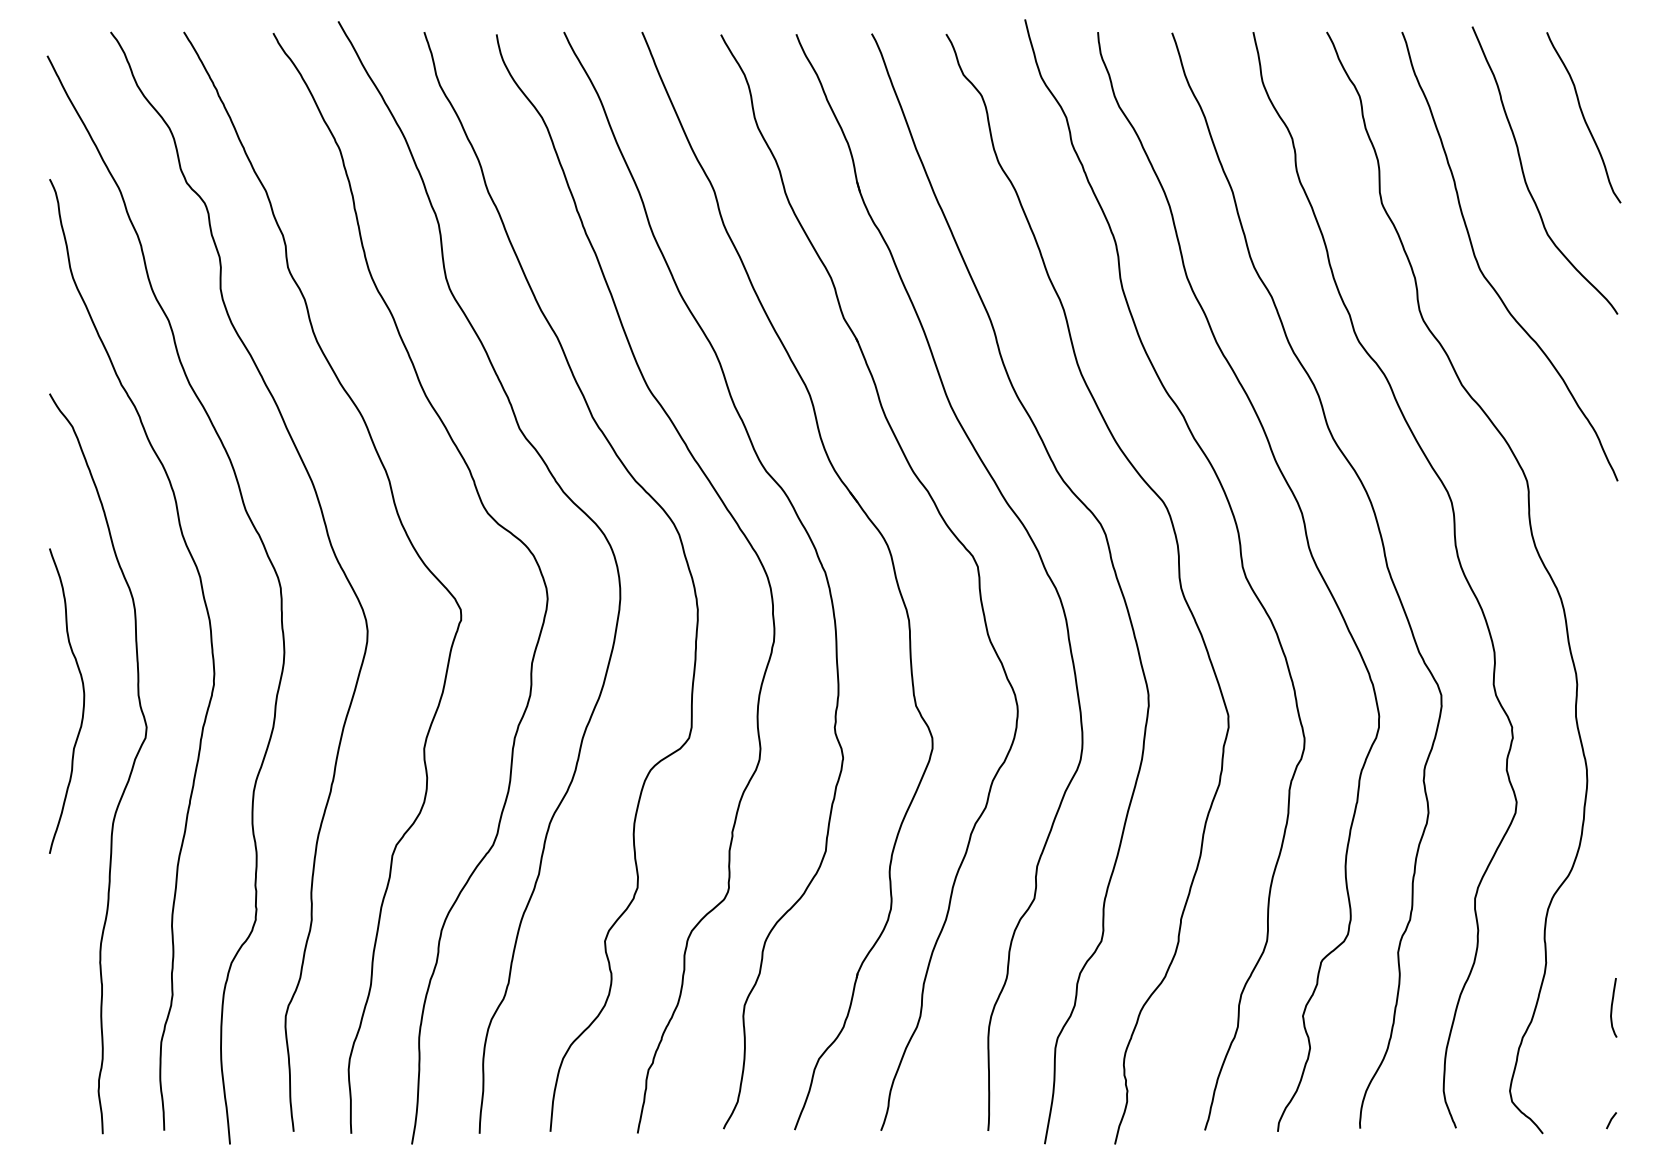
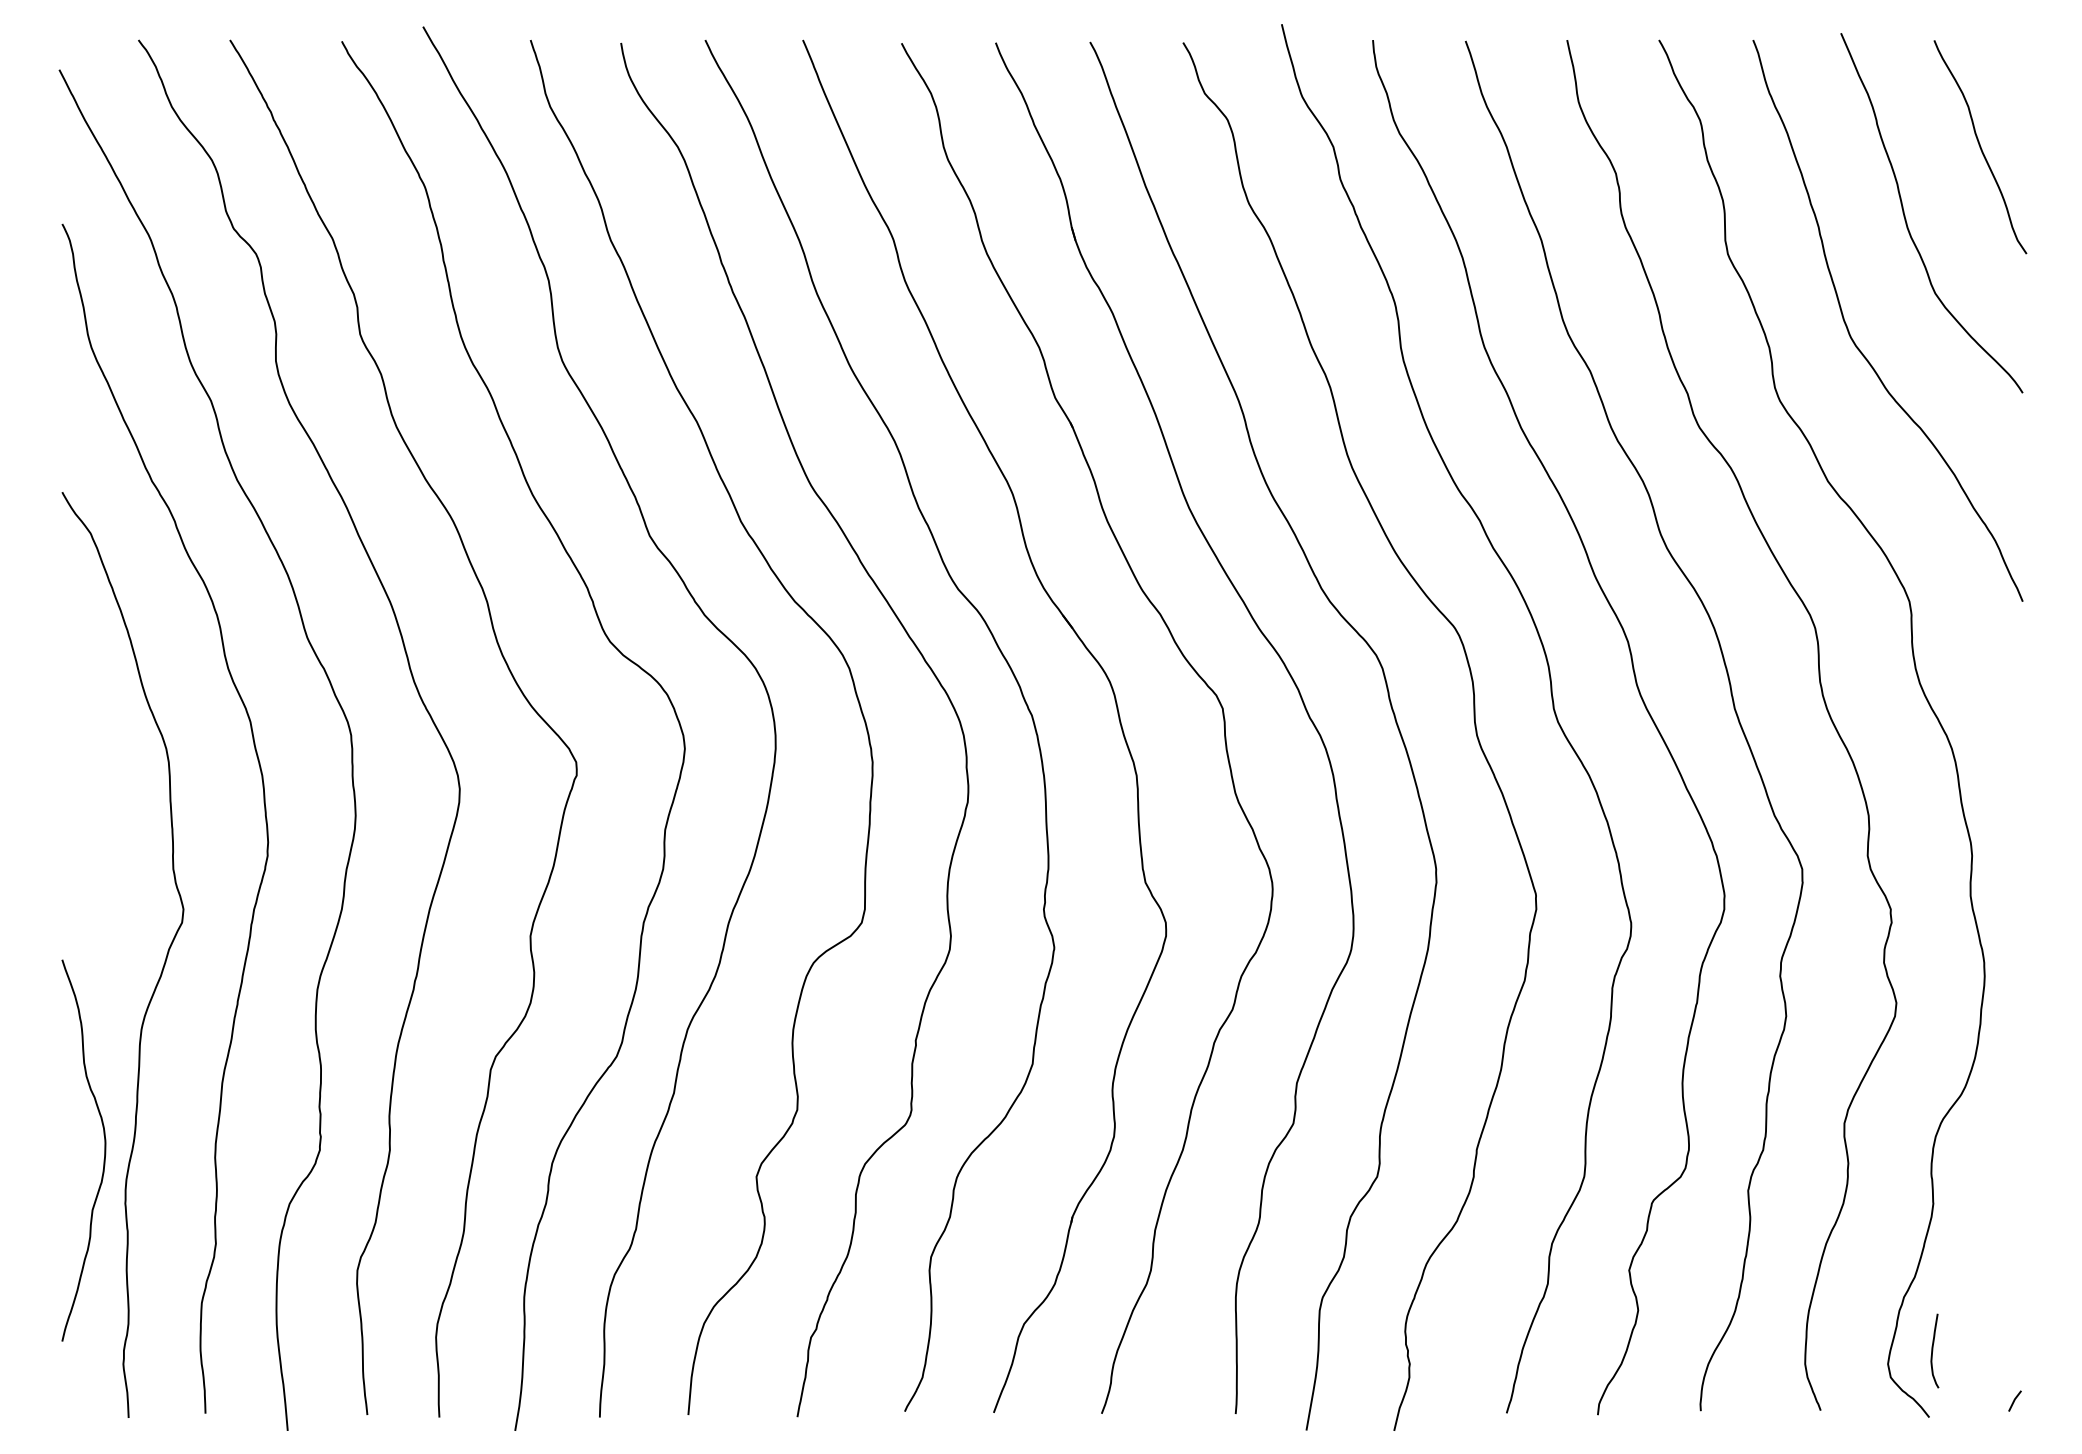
curve: (83, 701) -> (104, 1150), moved
curve: (1612, 1007) -> (1933, 1350), moved

